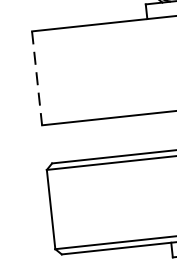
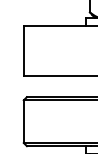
line: (36, 79) -> (23, 51), dashed -> solid

